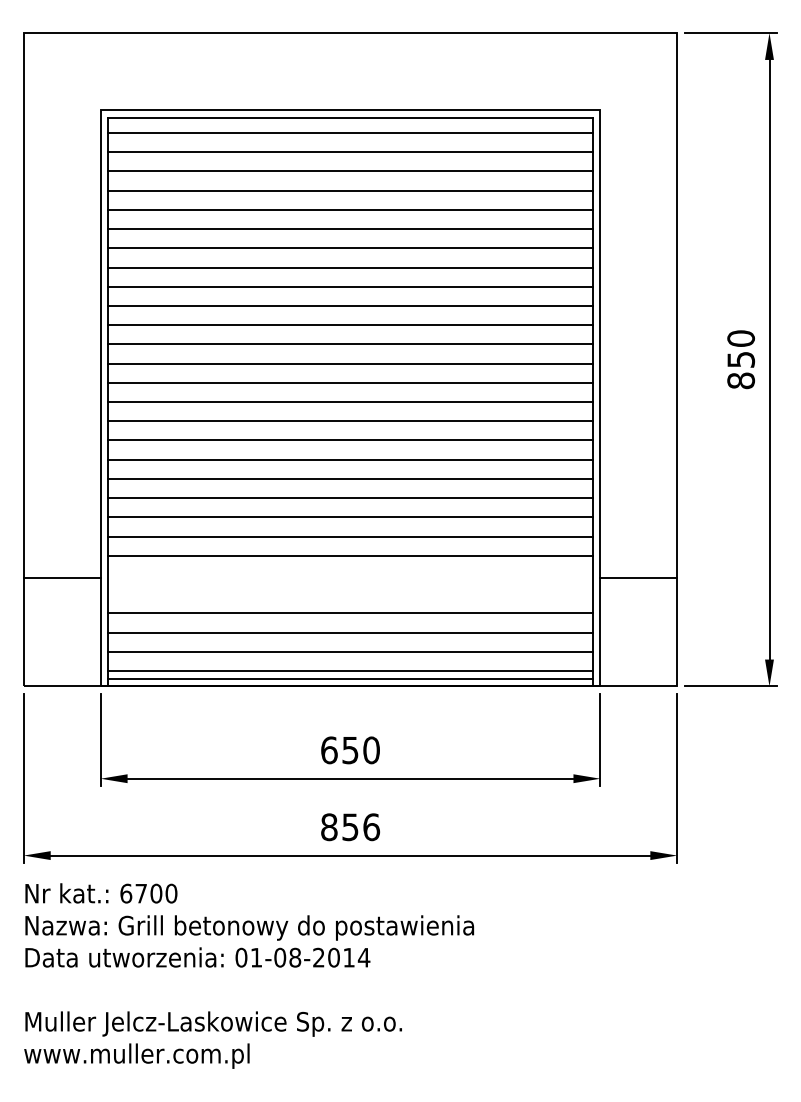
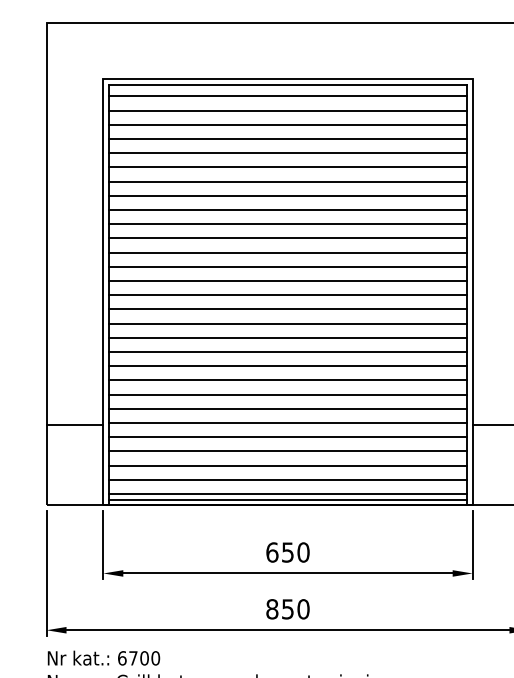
line: (350, 575) -> (287, 423), added
line: (350, 594) -> (287, 437), added
text: (371, 826) -> (303, 608), 856 -> 850

